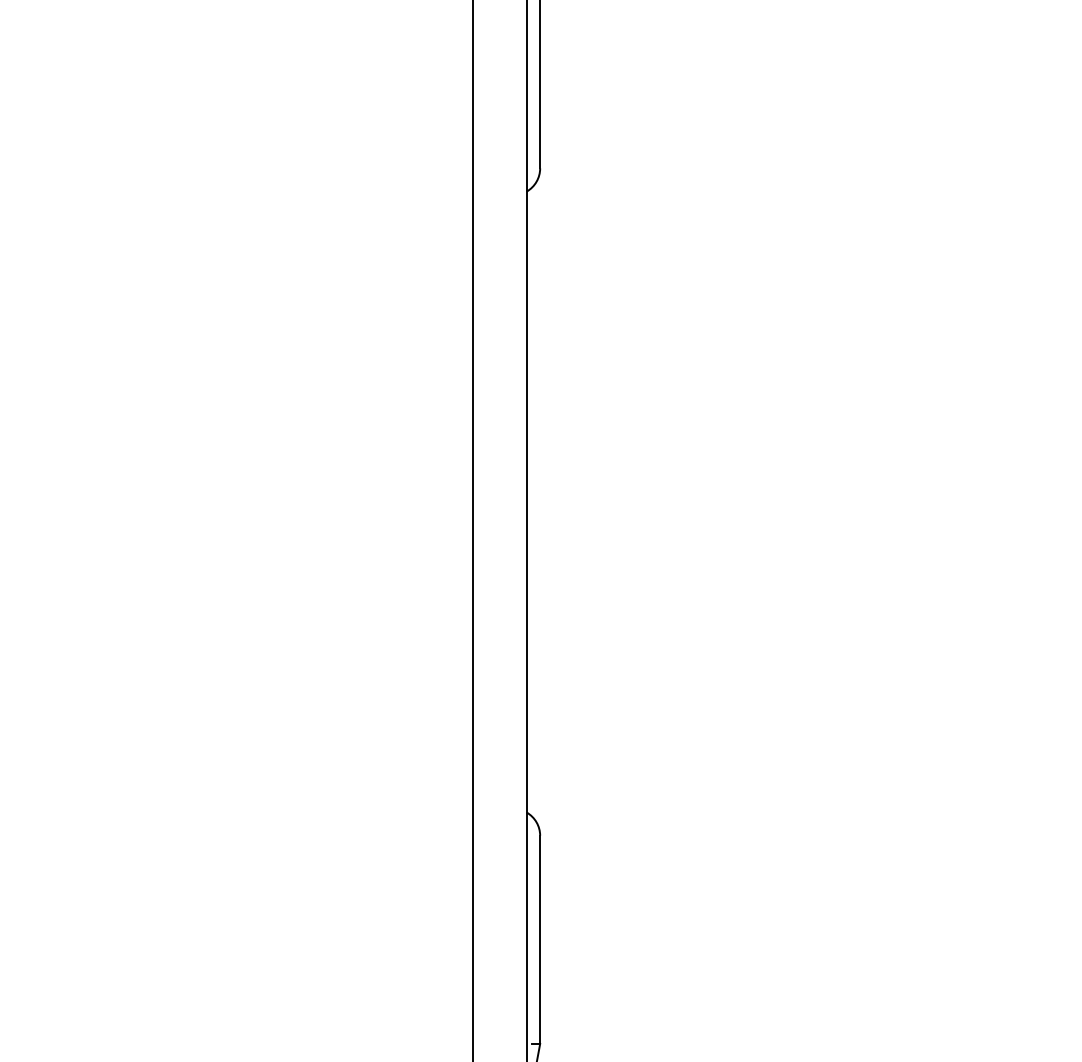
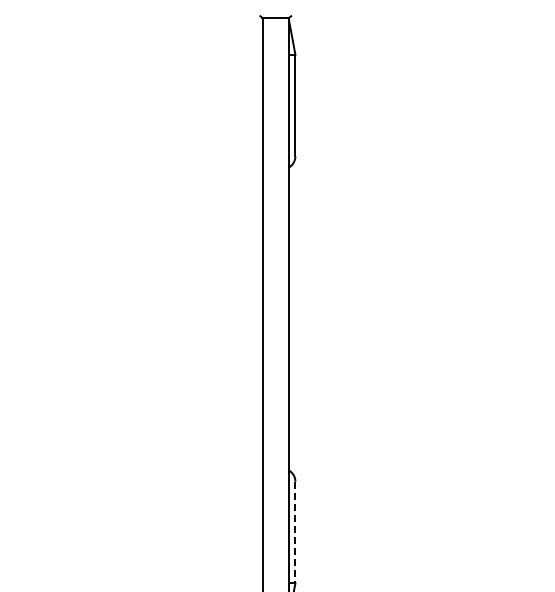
line: (540, 939) -> (295, 532), solid -> dashed

